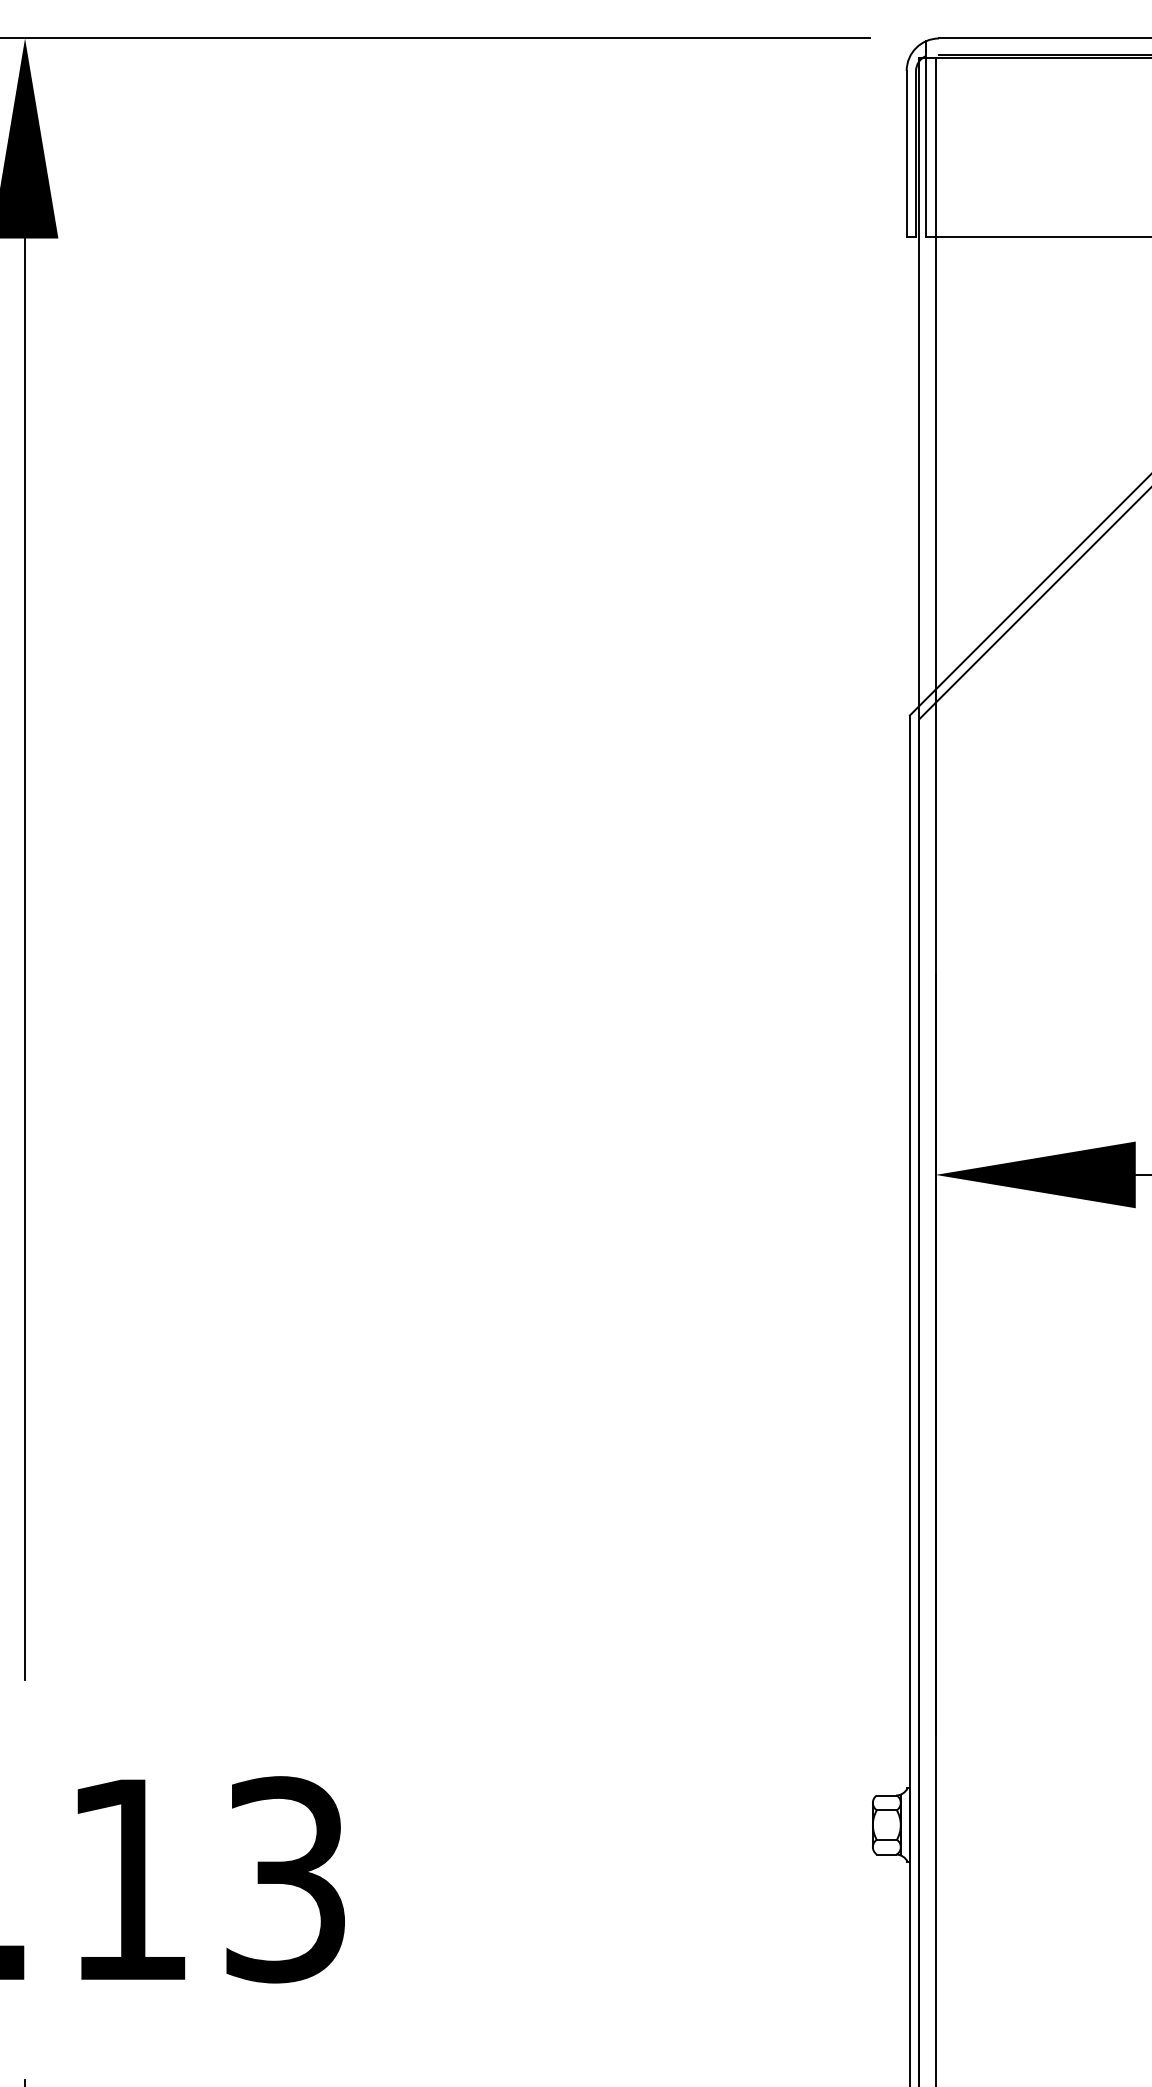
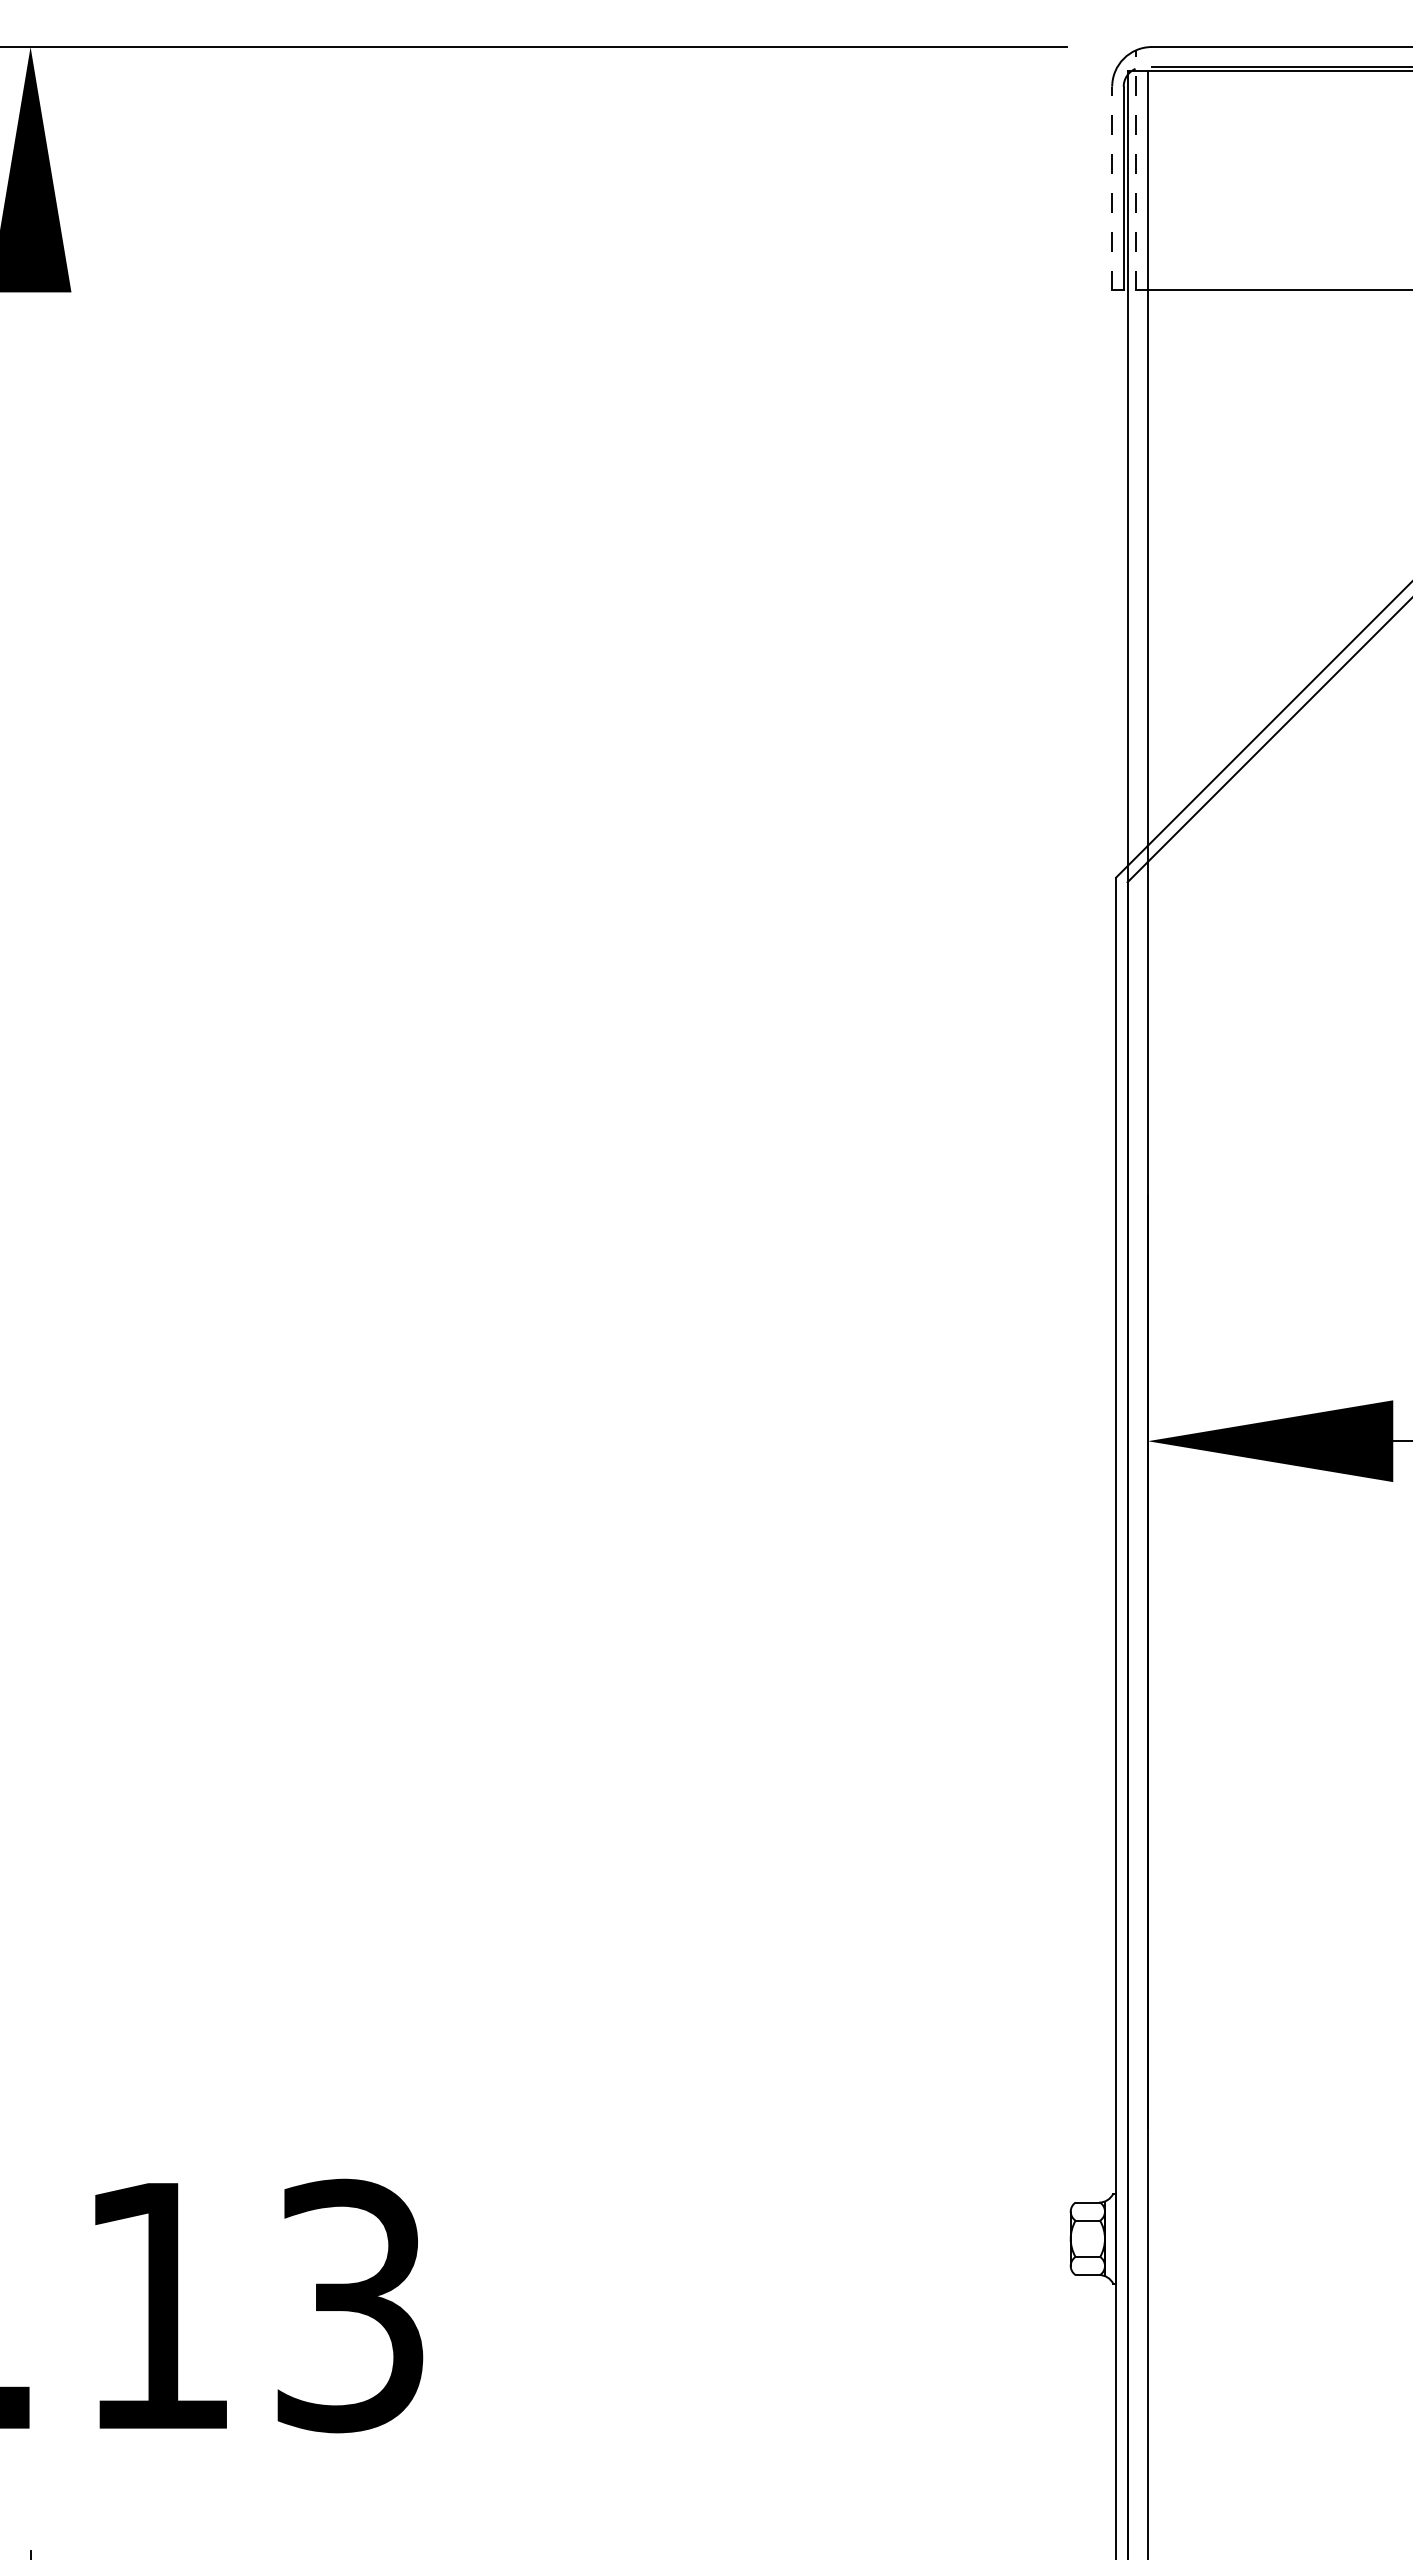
line: (925, 139) -> (1135, 170), solid -> dashed
line: (906, 153) -> (1112, 188), solid -> dashed
line: (24, 959) -> (30, 1176), removed

